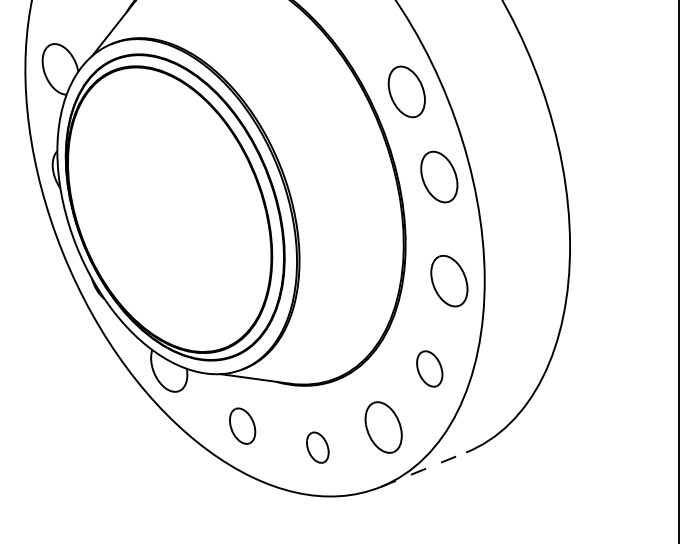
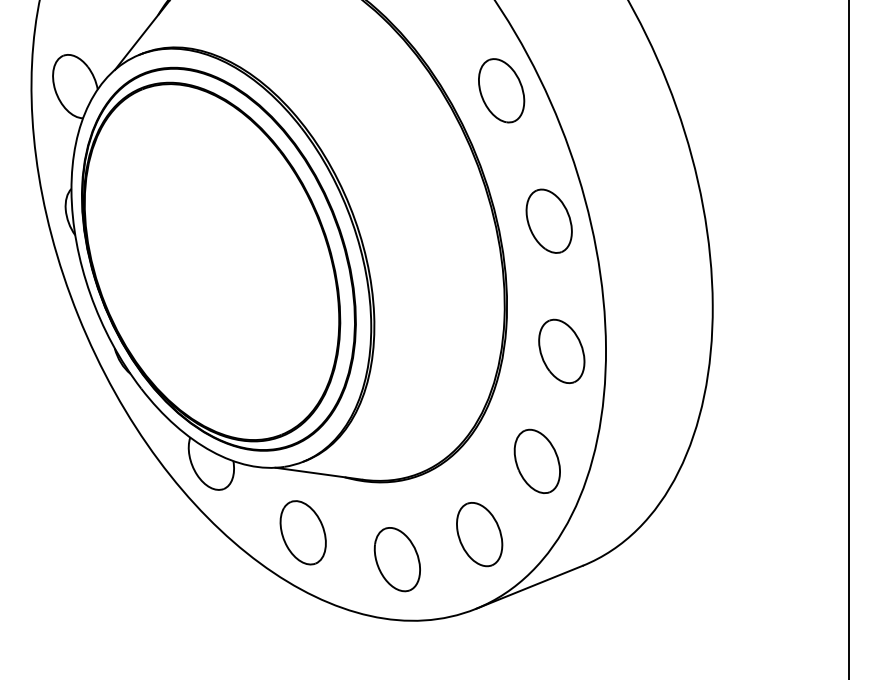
part: (406, 91) -> (501, 90), moved
part: (429, 368) -> (536, 460), size x1.43
part: (242, 425) -> (302, 532), size x1.43
part: (317, 447) -> (396, 559), size x1.67
line: (423, 469) -> (529, 587), dashed -> solid

